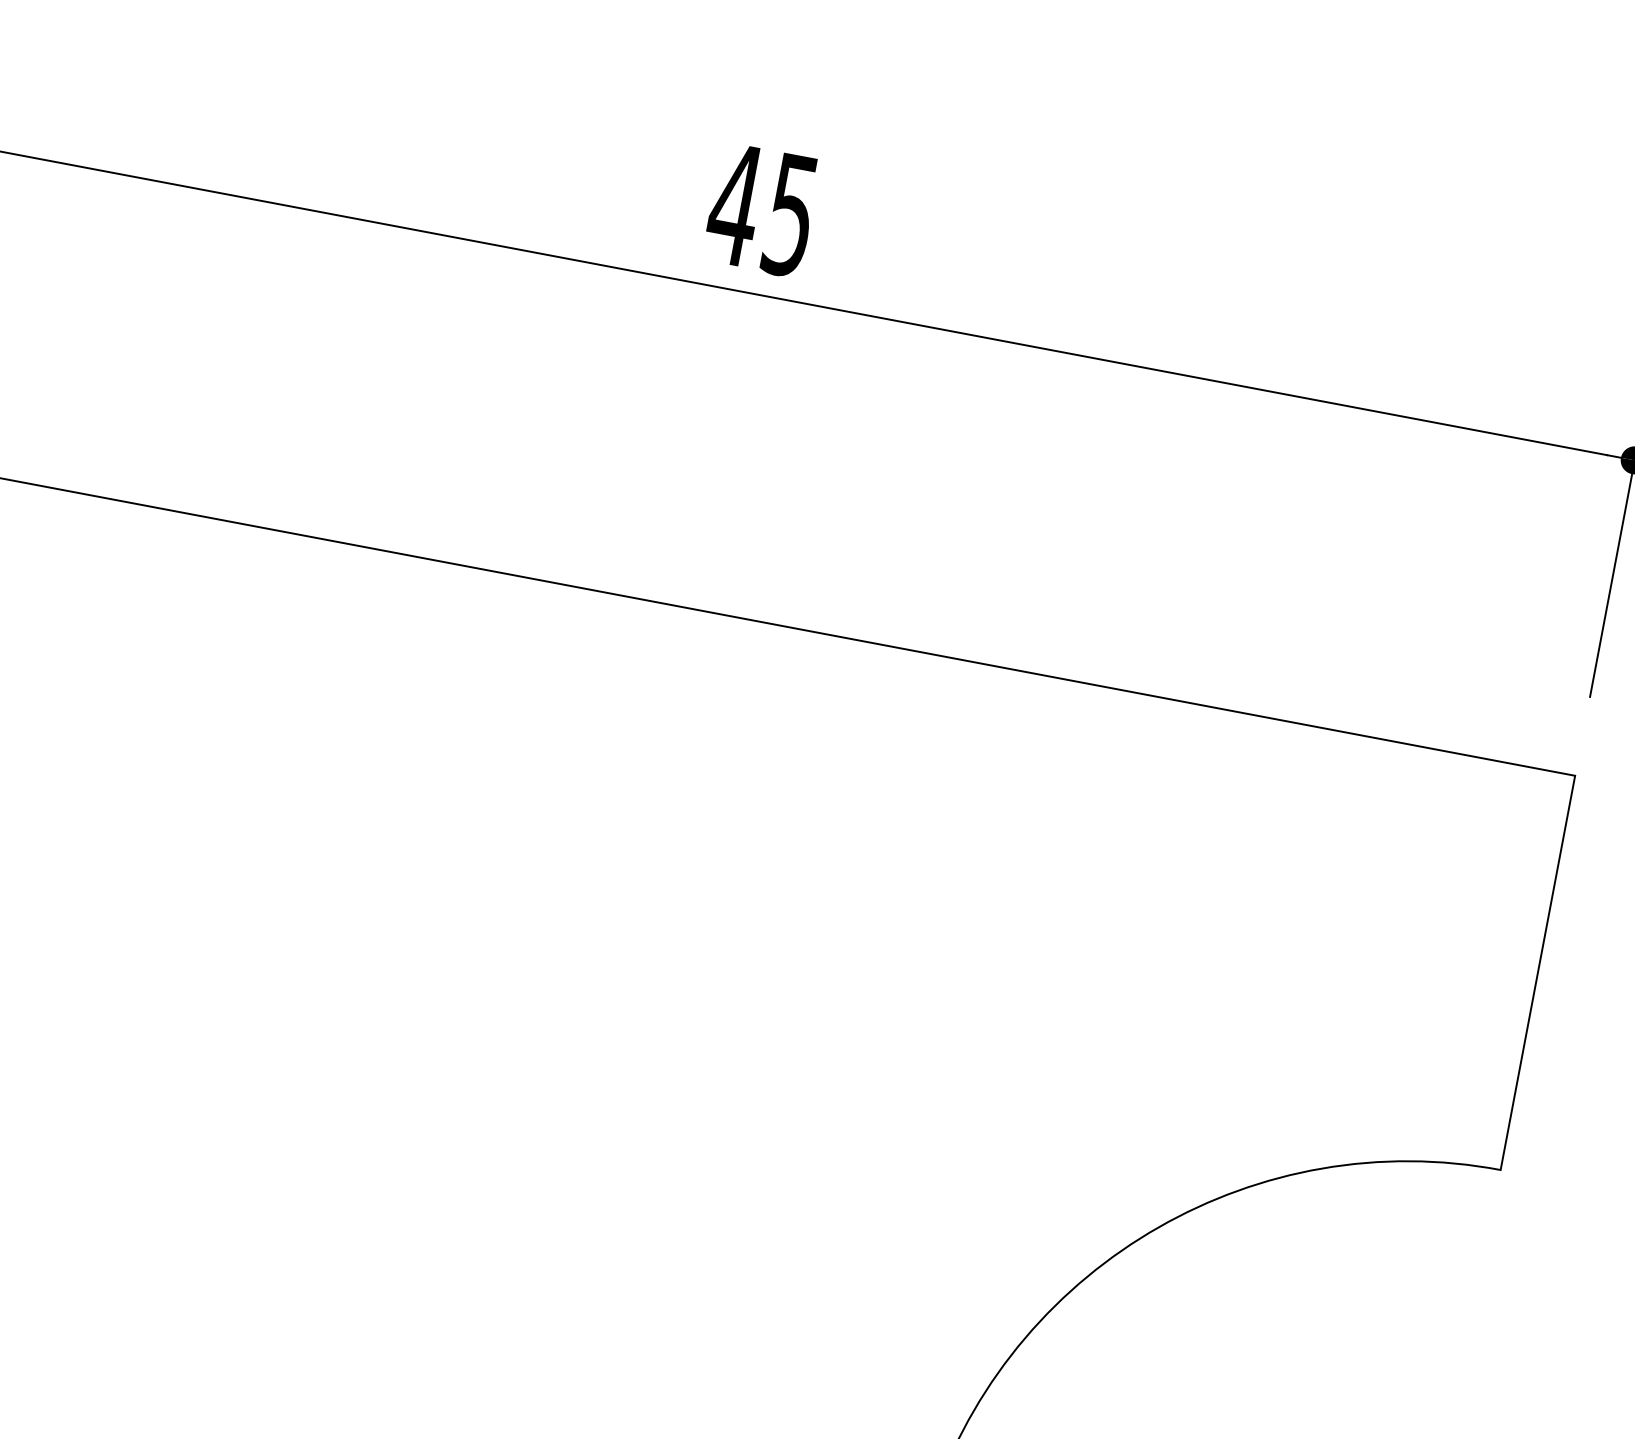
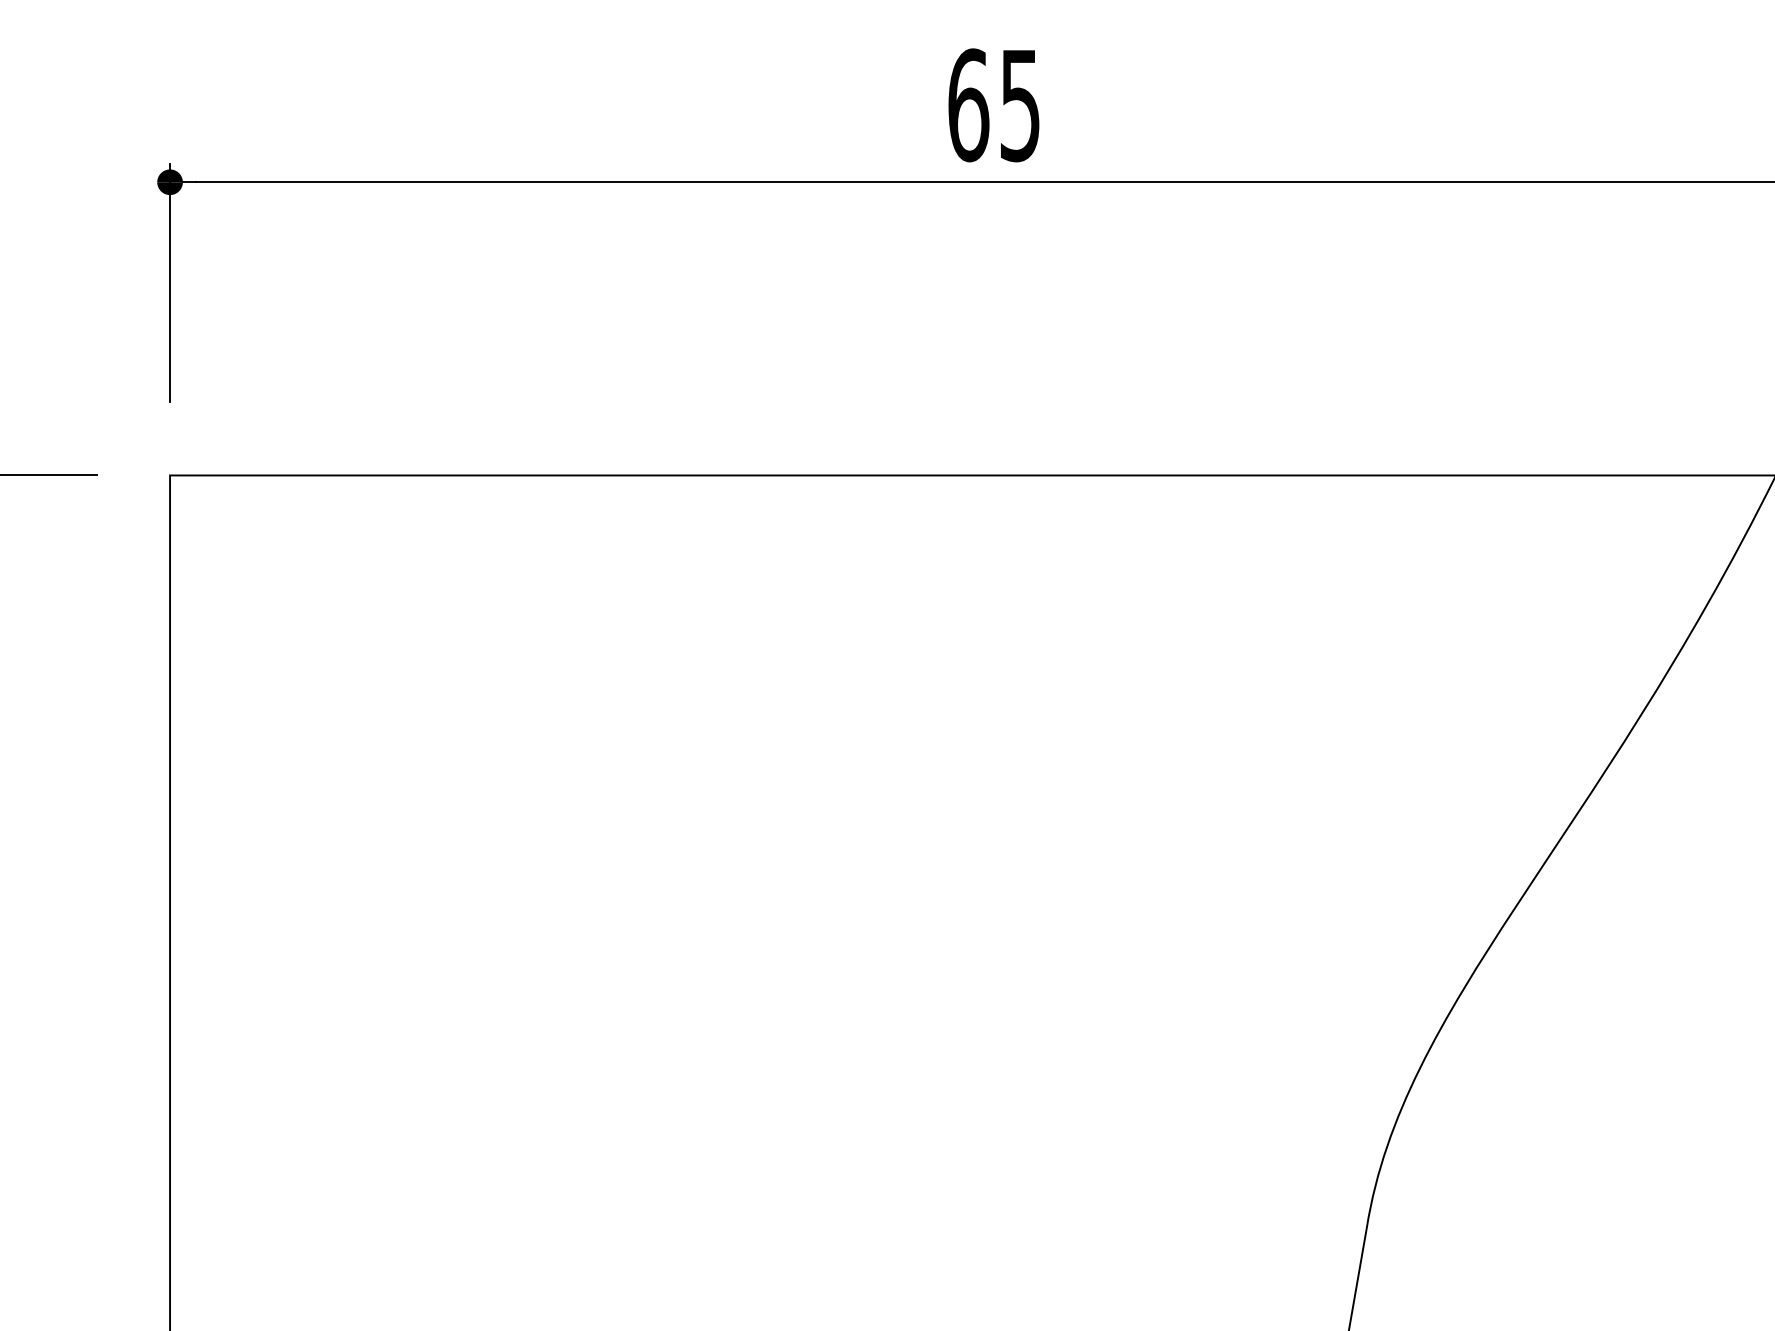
text: (735, 204) -> (968, 105), 45 -> 65

